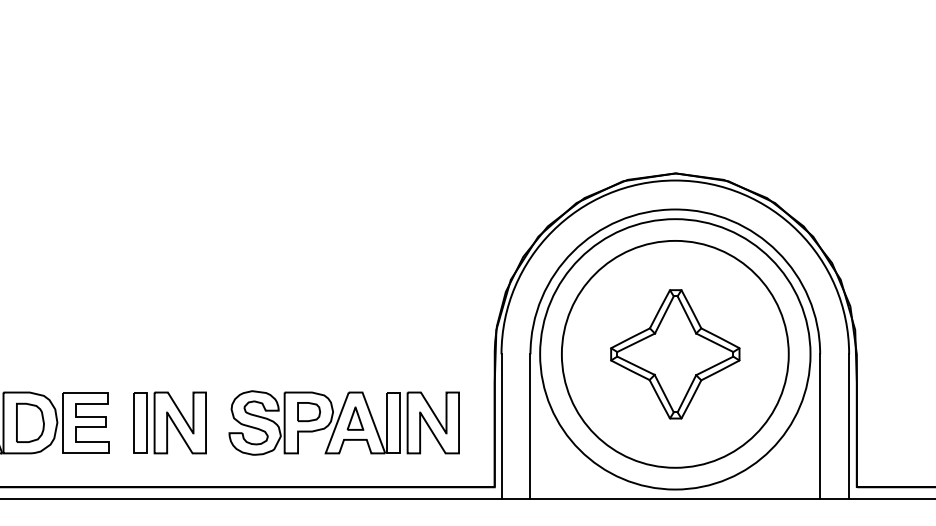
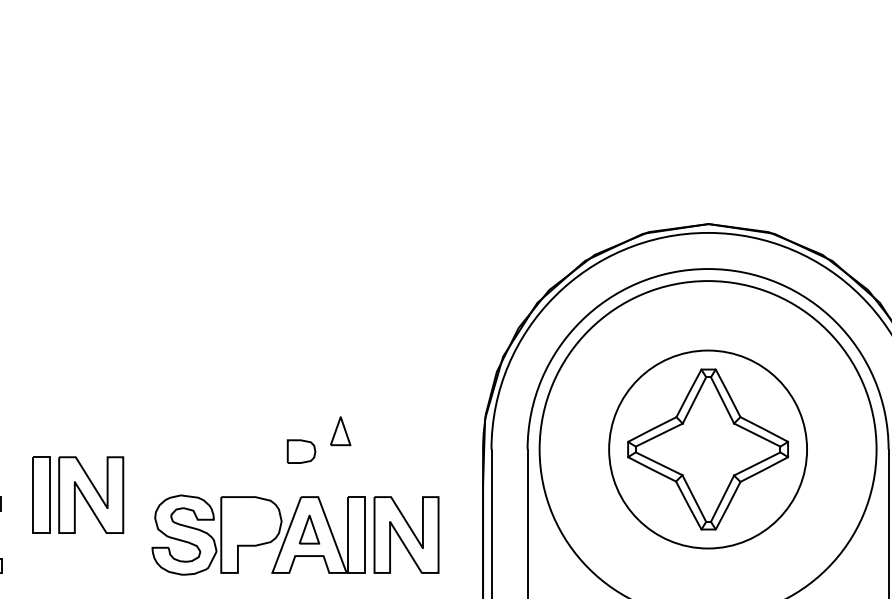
part: (380, 339) -> (340, 431), added
circle: (674, 353) -> (707, 448), size x0.7
part: (308, 412) -> (300, 452), moved
part: (169, 422) -> (77, 494), moved

